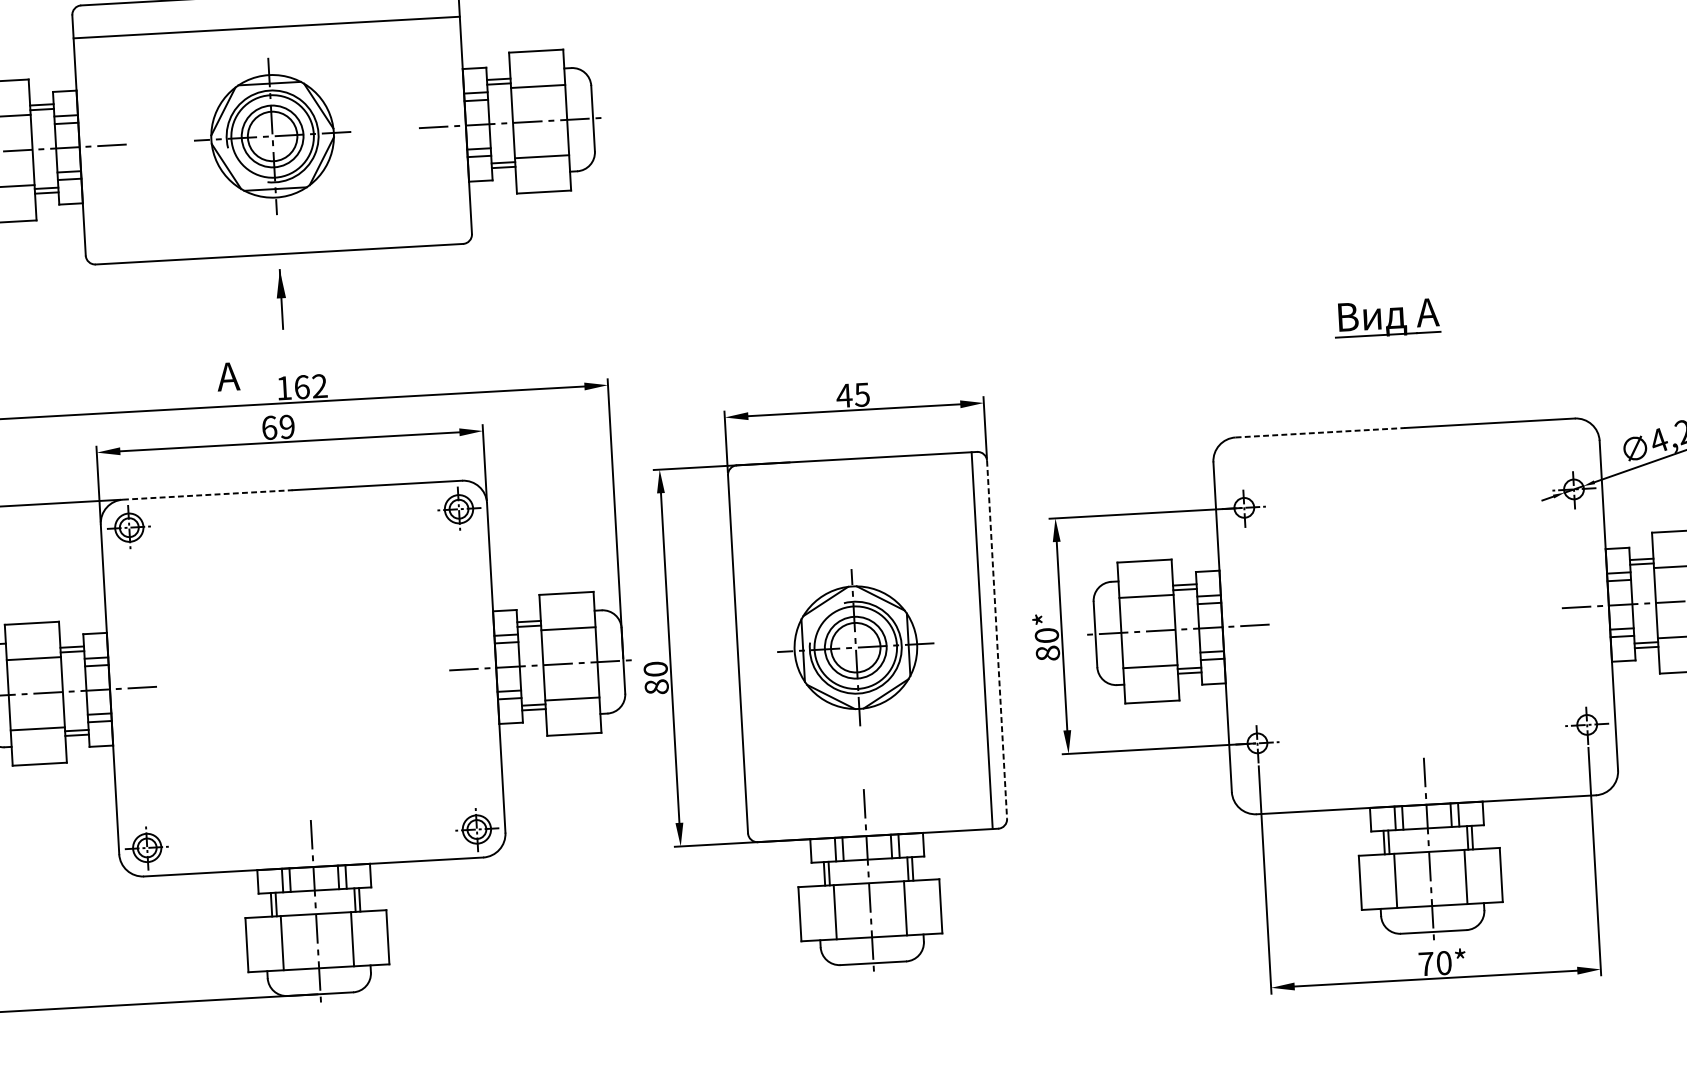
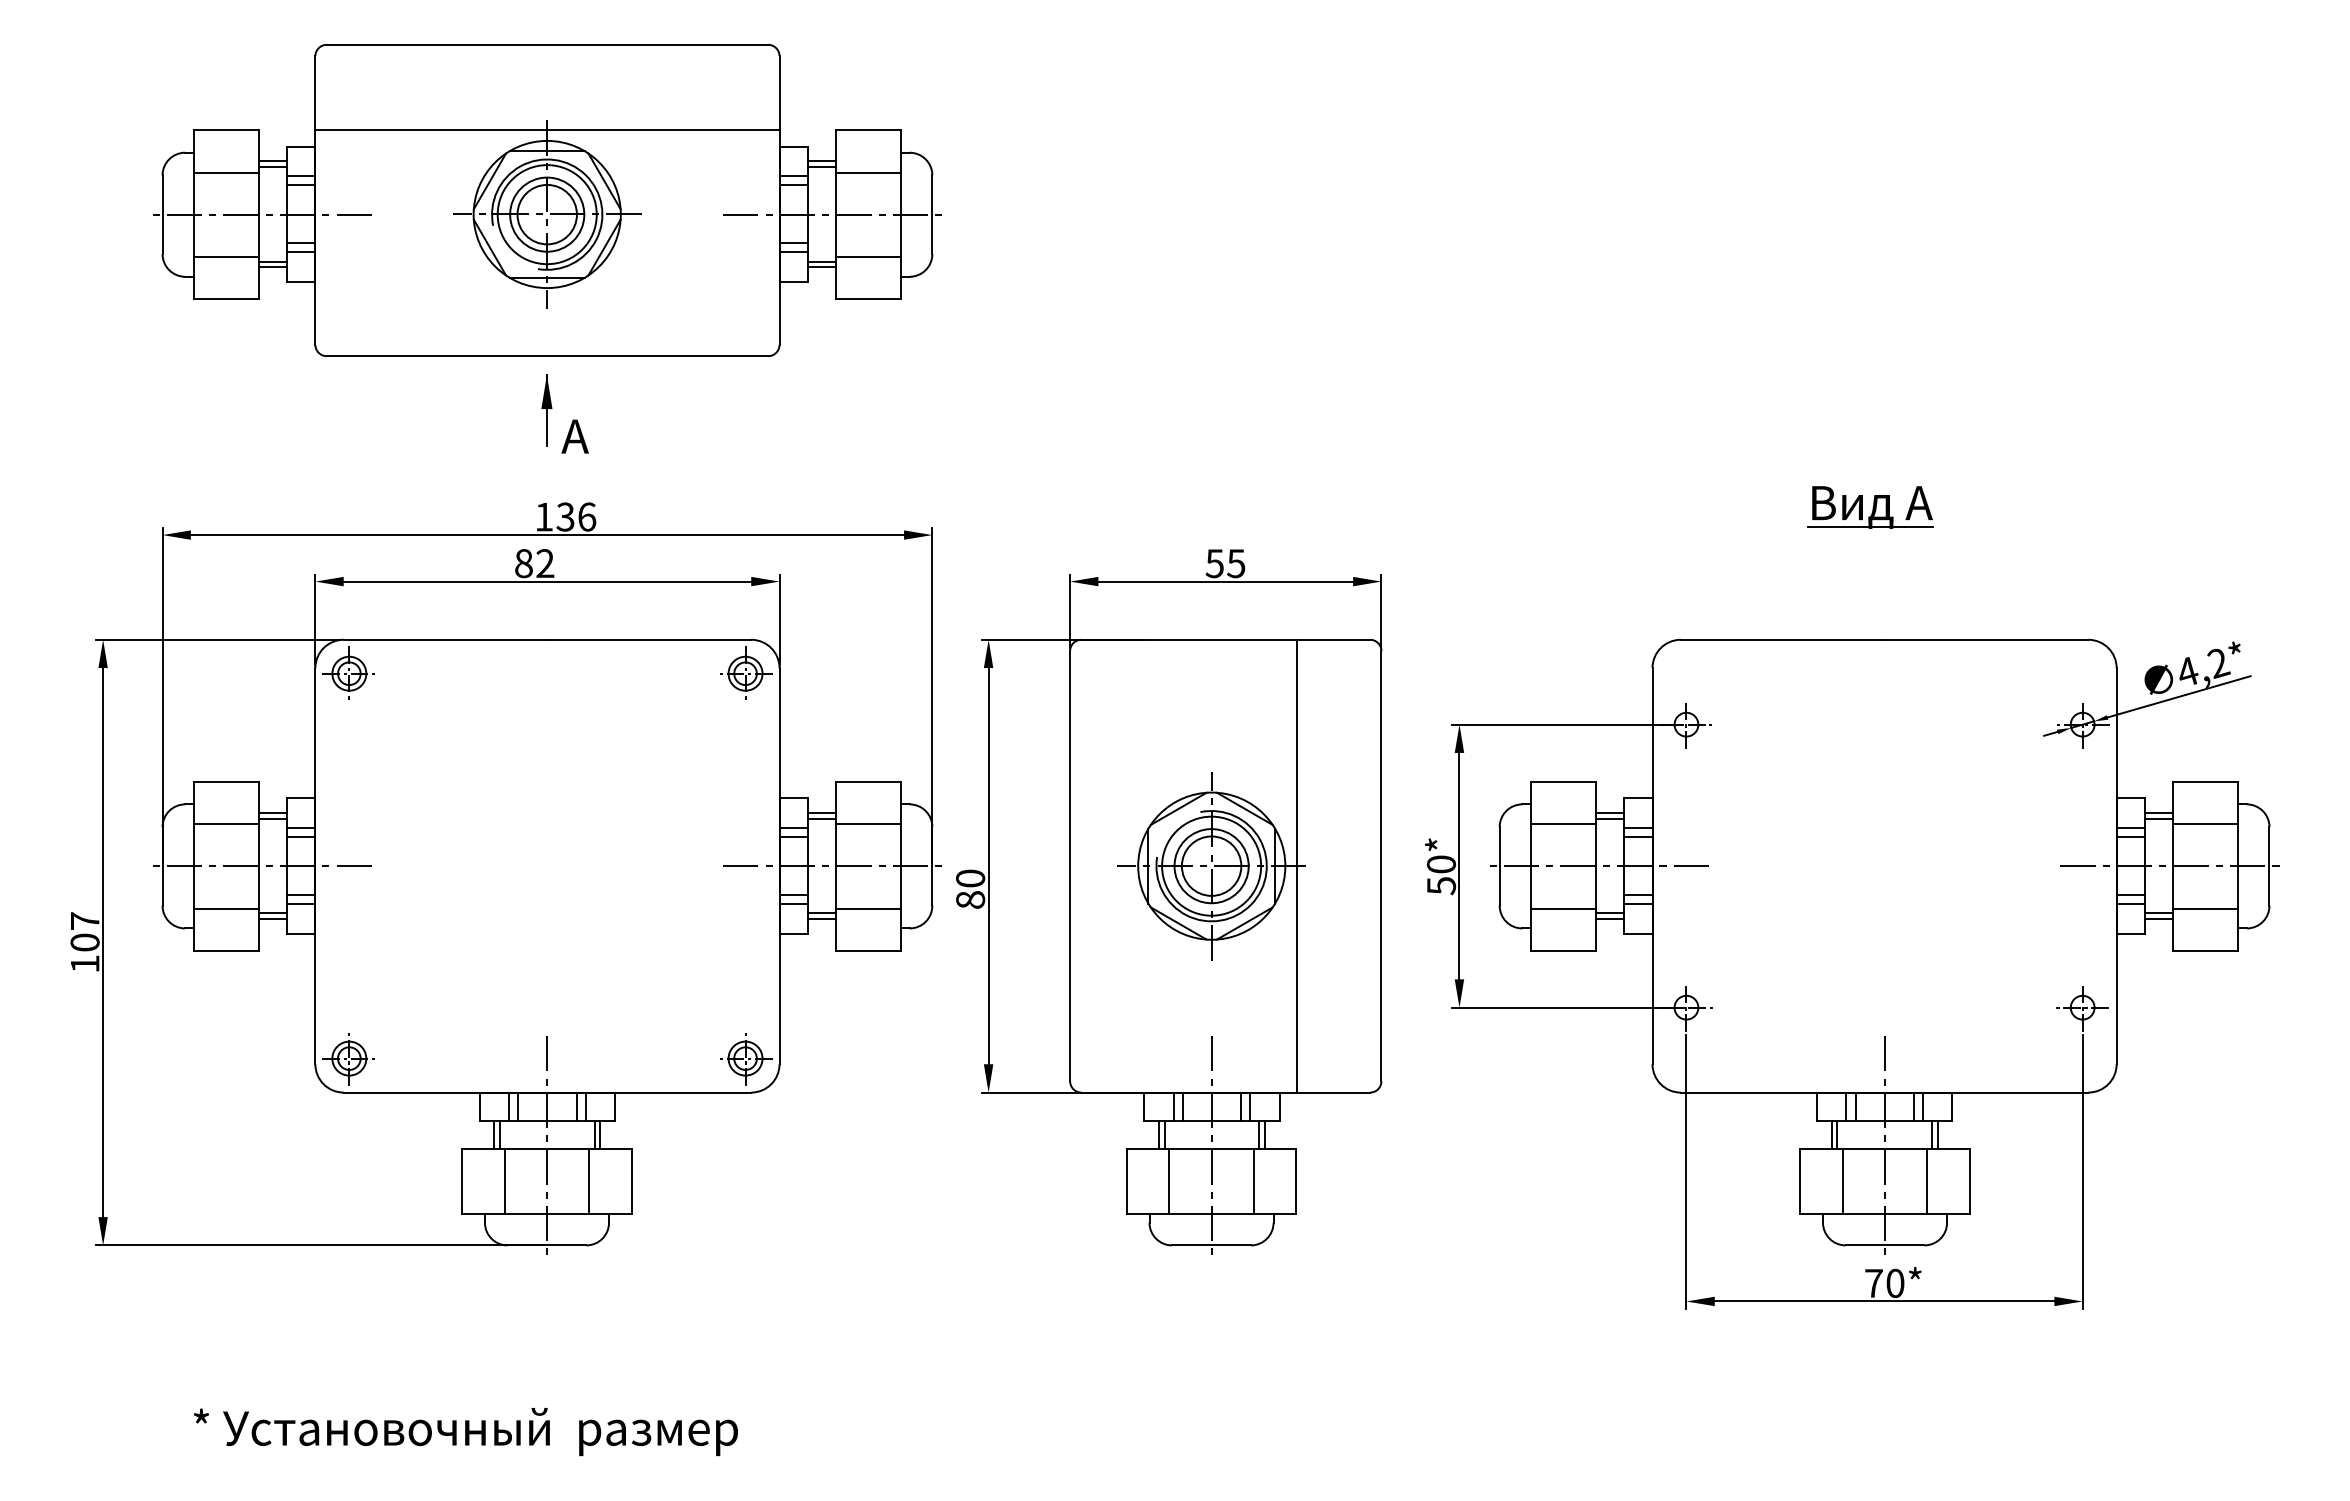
line: (266, 27) -> (547, 129), moved
text: (227, 376) -> (574, 436), moved
text: (311, 386) -> (576, 516), 162 -> 136
text: (844, 395) -> (1214, 563), 45 -> 55
text: (278, 427) -> (534, 563), 69 -> 82
line: (1320, 432) -> (1782, 639), dashed -> solid
line: (207, 494) -> (445, 639), dashed -> solid
line: (982, 640) -> (1296, 865), moved
line: (997, 640) -> (1381, 866), dashed -> solid
text: (1048, 653) -> (1441, 886), 80* -> 50*

